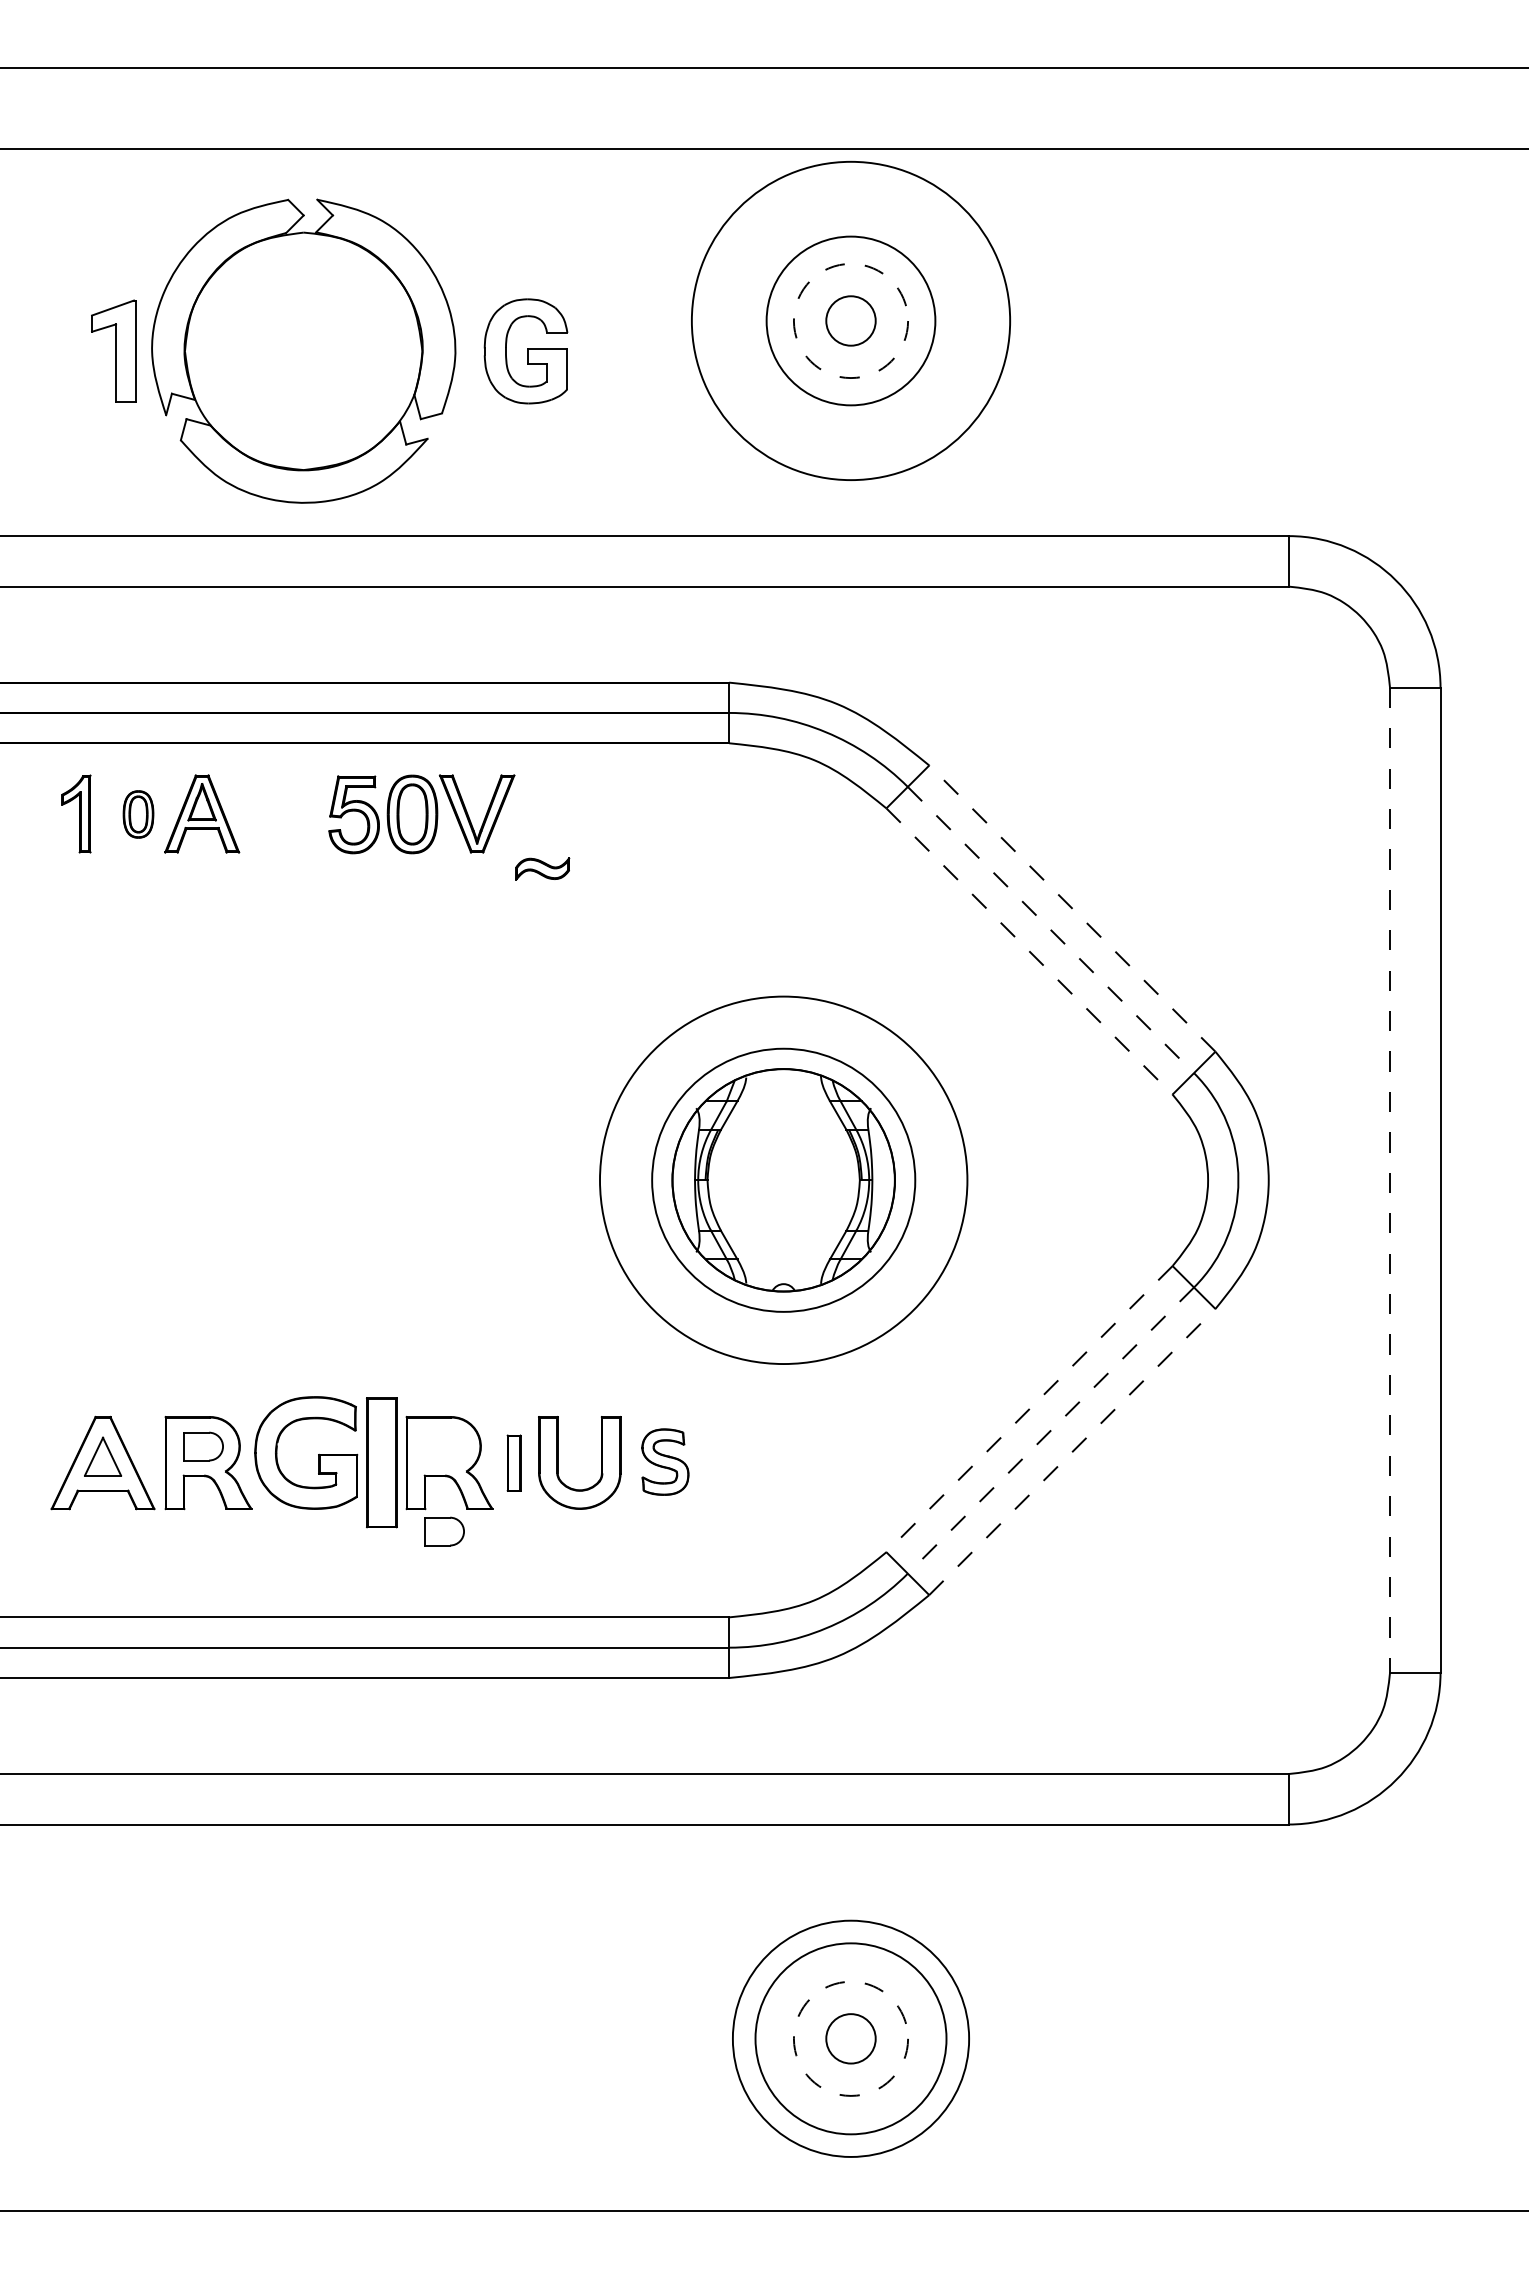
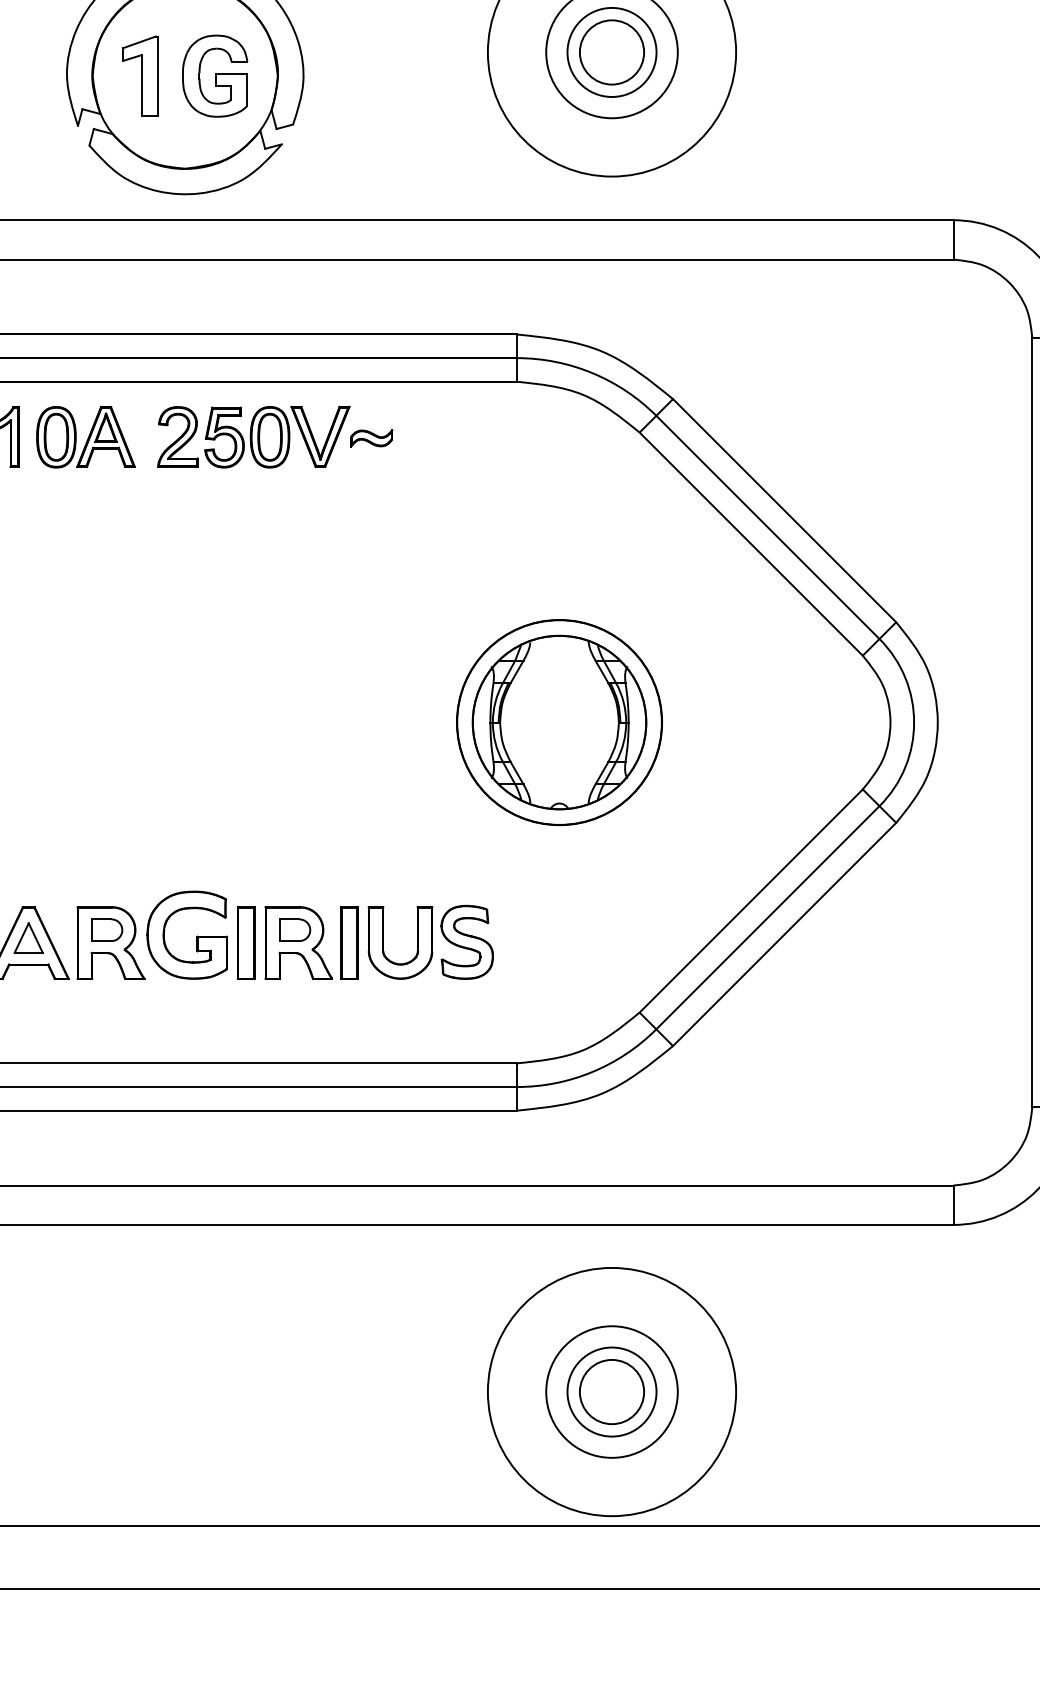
circle: (850, 320) -> (611, 52), dashed -> solid
circle: (850, 320) -> (611, 52), size x1.67
part: (113, 350) -> (139, 75), moved
part: (525, 351) -> (214, 76), moved
part: (294, 813) -> (178, 436), added
part: (138, 814) -> (56, 437), size x1.67
part: (542, 868) -> (371, 438), moved
line: (1072, 908) -> (784, 510), dashed -> solid
line: (1051, 930) -> (768, 527), dashed -> solid
line: (1029, 951) -> (751, 544), dashed -> solid
circle: (783, 1180) -> (559, 722), size x0.71
line: (1390, 1180) -> (1032, 722), dashed -> solid
line: (1029, 1409) -> (751, 901), dashed -> solid
line: (1050, 1430) -> (767, 917), dashed -> solid
line: (1072, 1451) -> (784, 934), dashed -> solid
part: (665, 1461) -> (467, 941), size x1.43
part: (381, 1463) -> (245, 943), size x0.71
part: (513, 1463) -> (348, 943), size x1.67
part: (444, 1531) -> (295, 930), moved
circle: (850, 2038) -> (611, 1391), dashed -> solid
circle: (850, 2038) -> (611, 1391), size x0.71
circle: (850, 2038) -> (611, 1391), size x1.67
circle: (850, 2038) -> (611, 1391), size x1.67

